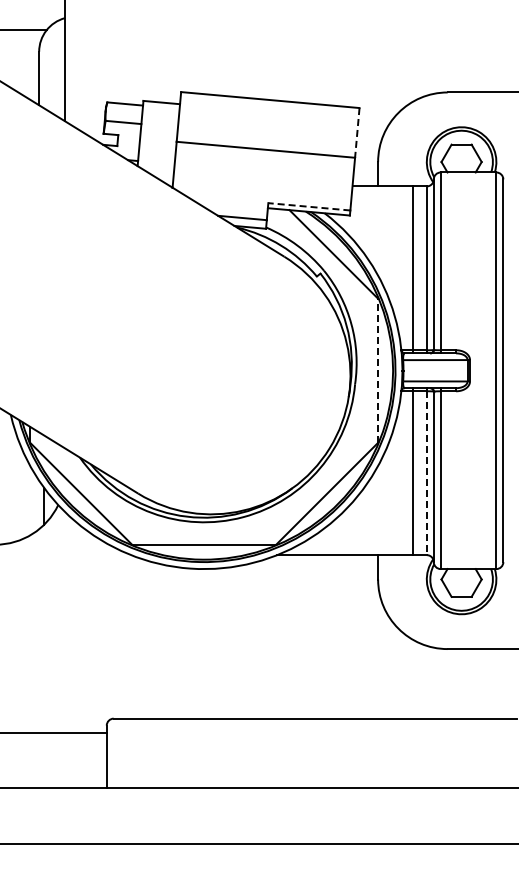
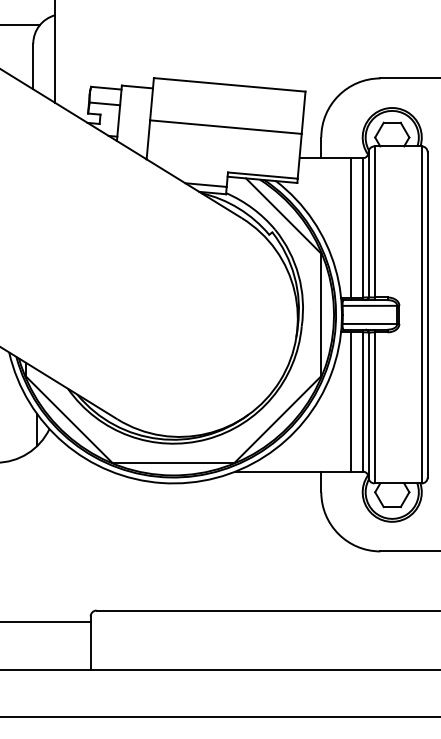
line: (357, 132) -> (303, 112), dashed -> solid
line: (308, 206) -> (262, 175), dashed -> solid
line: (378, 370) -> (321, 314), dashed -> solid
line: (426, 473) -> (362, 402), dashed -> solid

